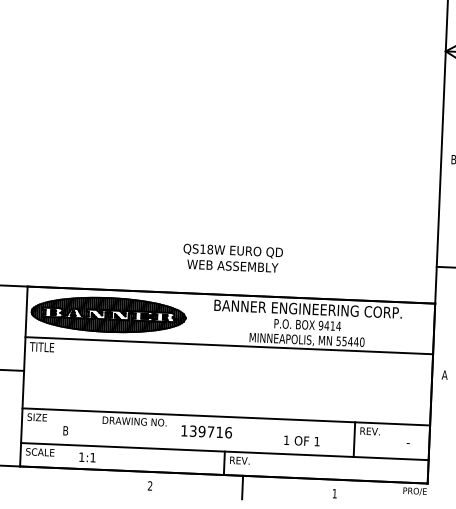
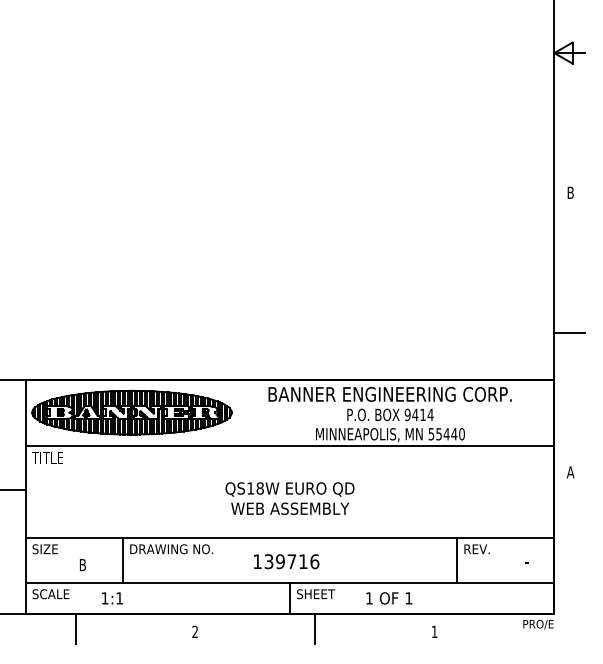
text: (232, 258) -> (289, 498), moved
line: (96, 428) -> (122, 560), added
text: (206, 431) -> (286, 561), moved
text: (302, 441) -> (389, 598), moved
text: (244, 461) -> (316, 594), REV. -> SHEET
line: (58, 479) -> (75, 628), added

